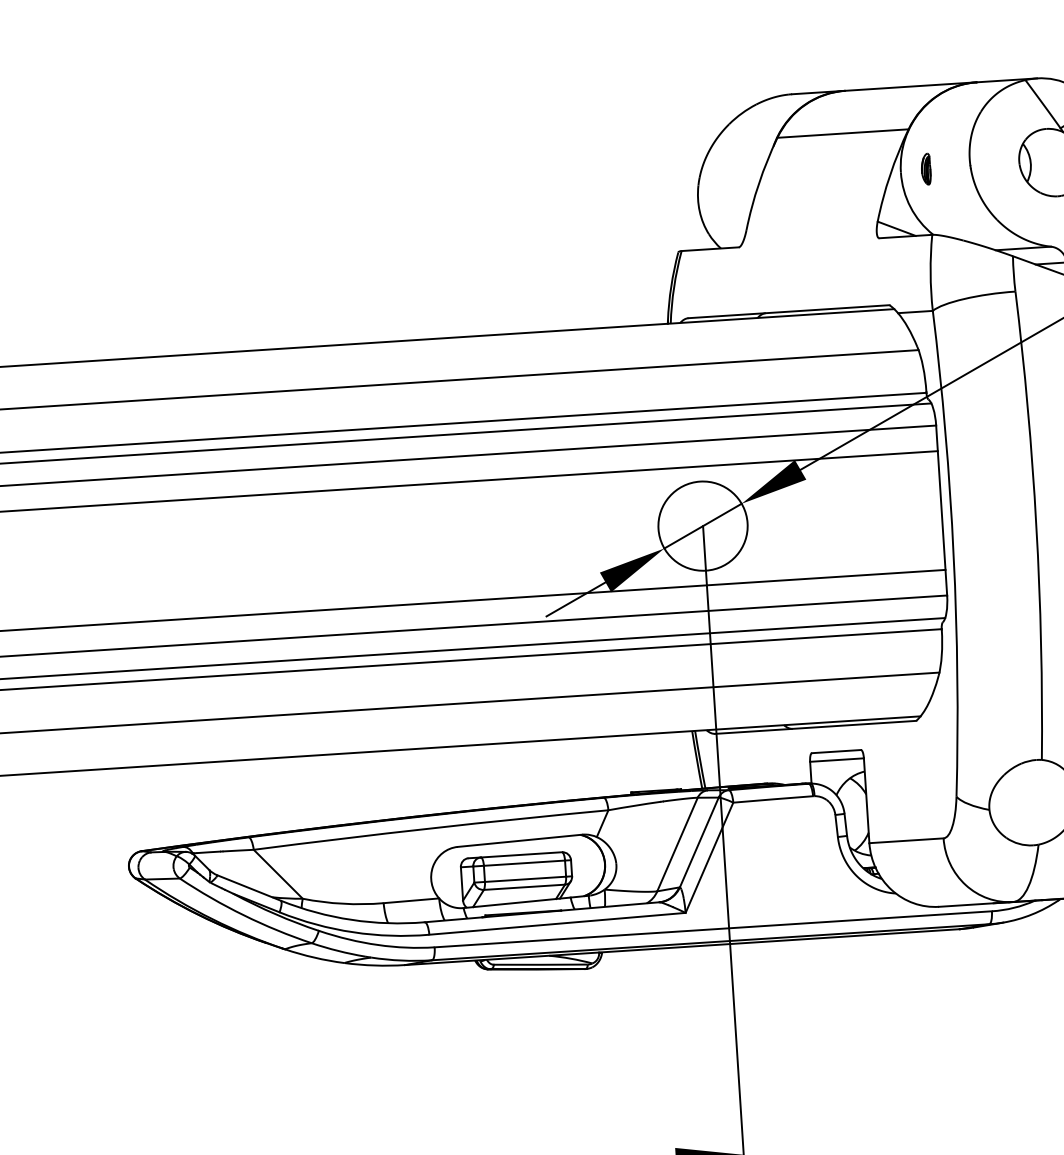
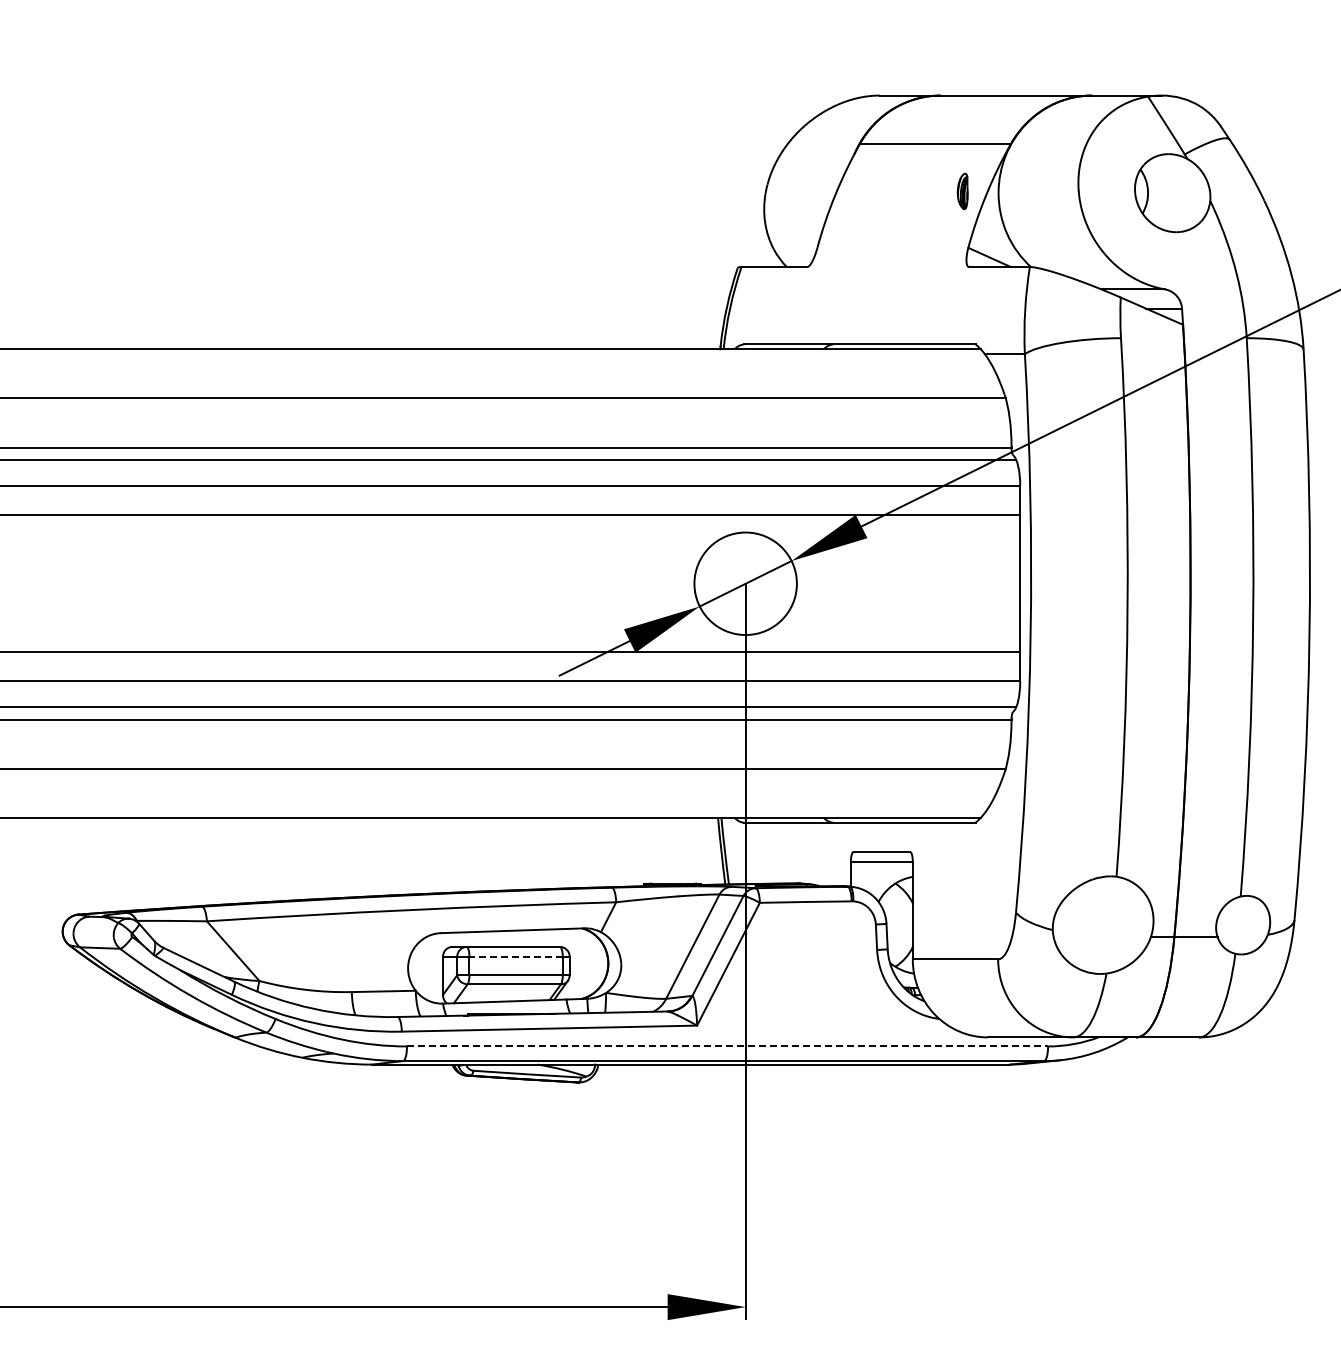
part: (925, 169) -> (962, 191), moved
line: (524, 862) -> (516, 956), solid -> dashed
line: (713, 929) -> (727, 1046), solid -> dashed

